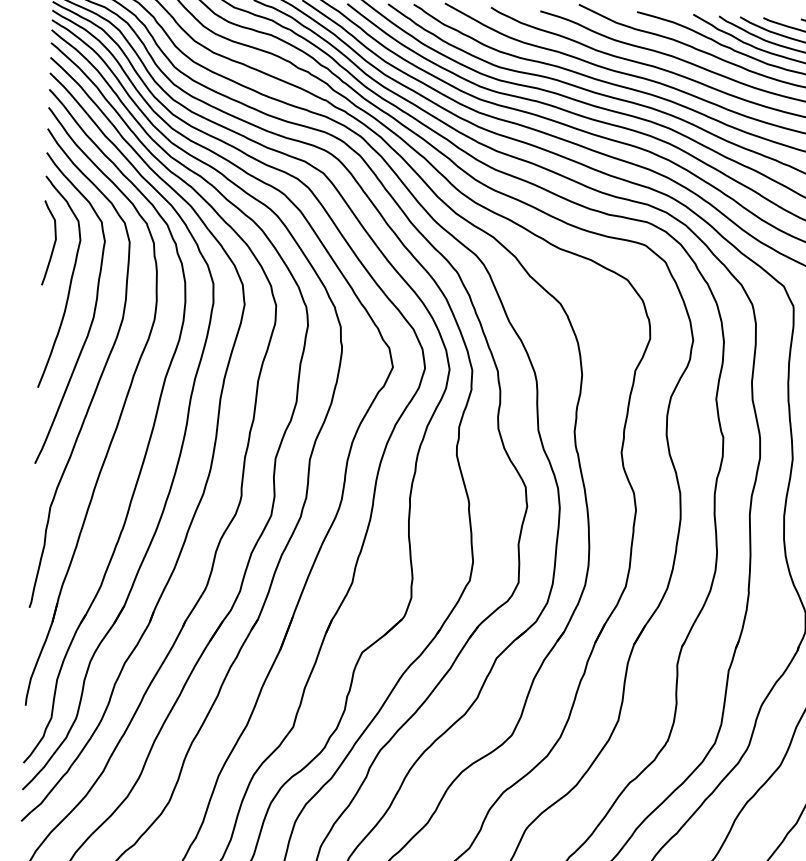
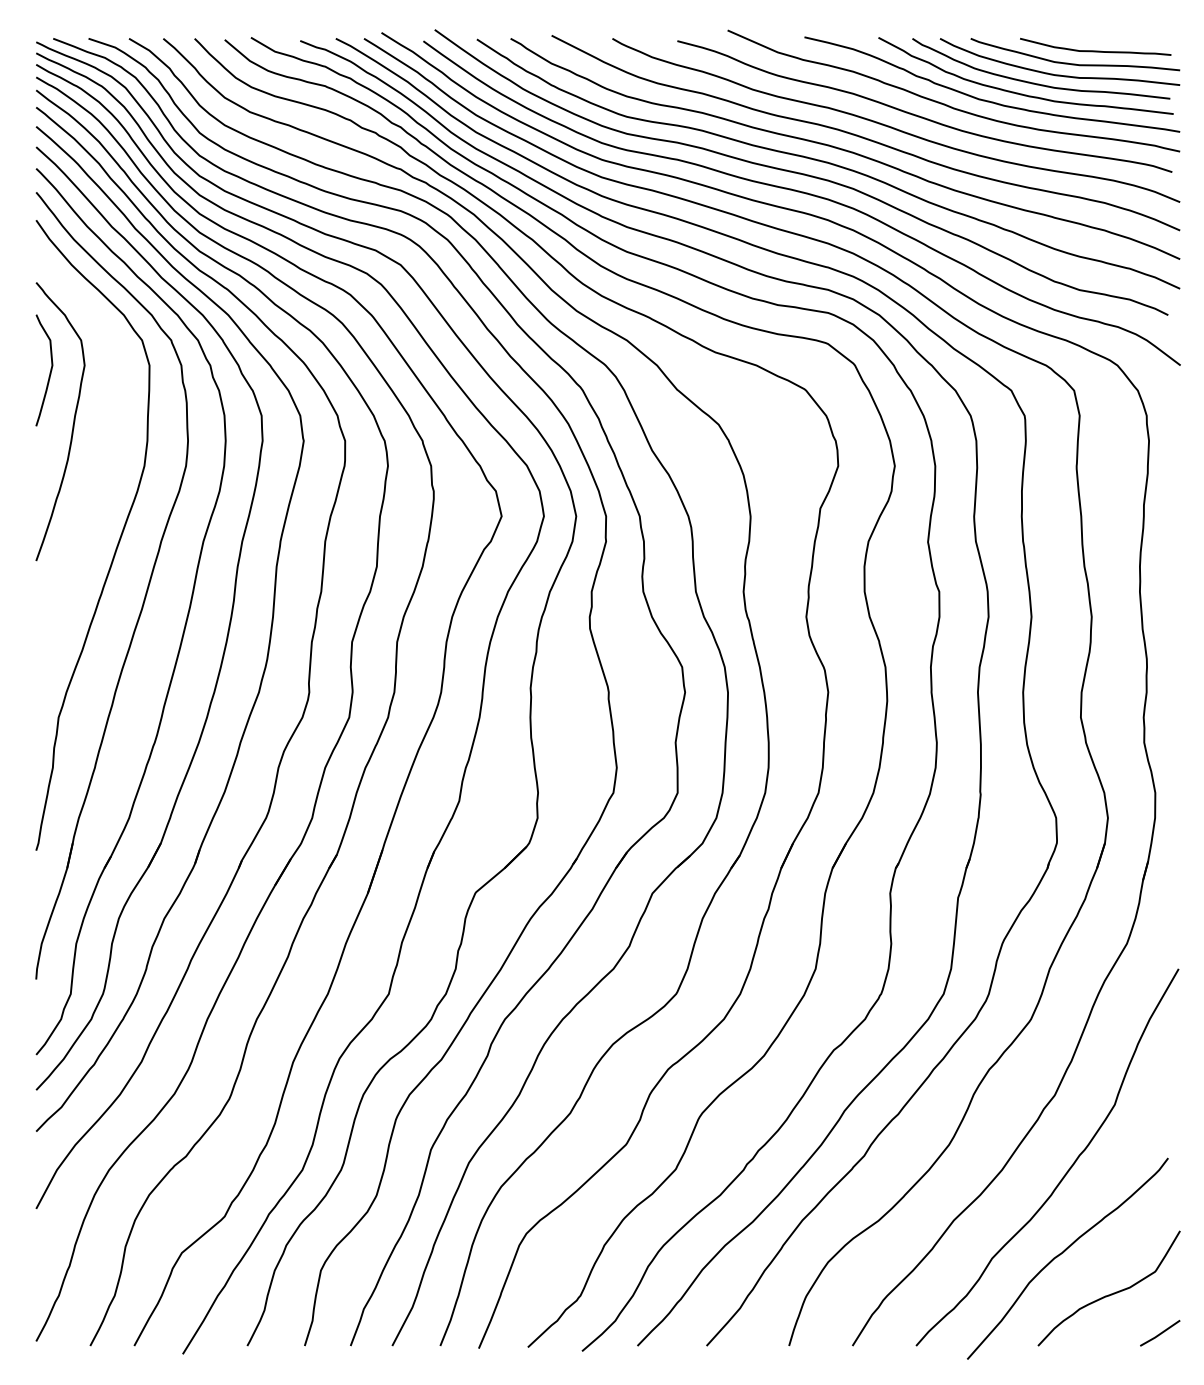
curve: (93, 313) -> (105, 460), removed

